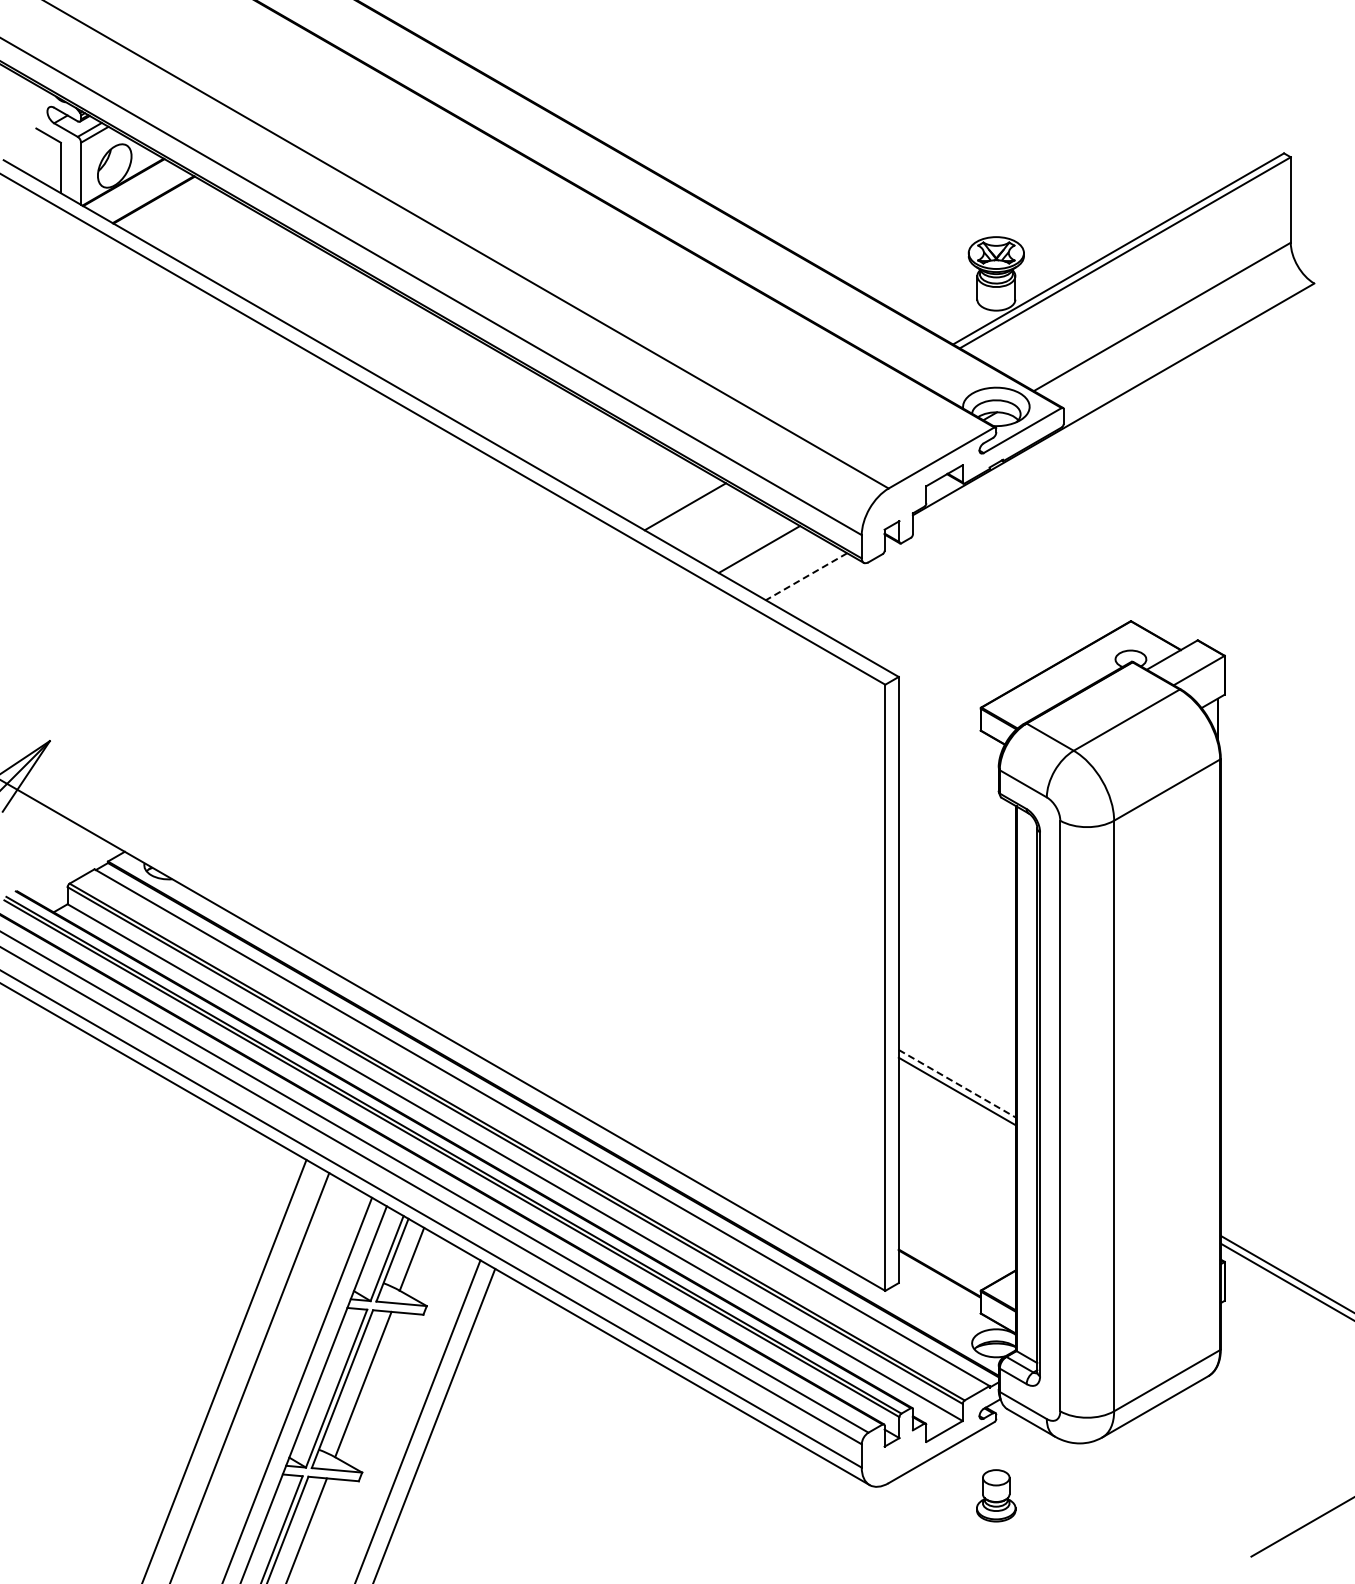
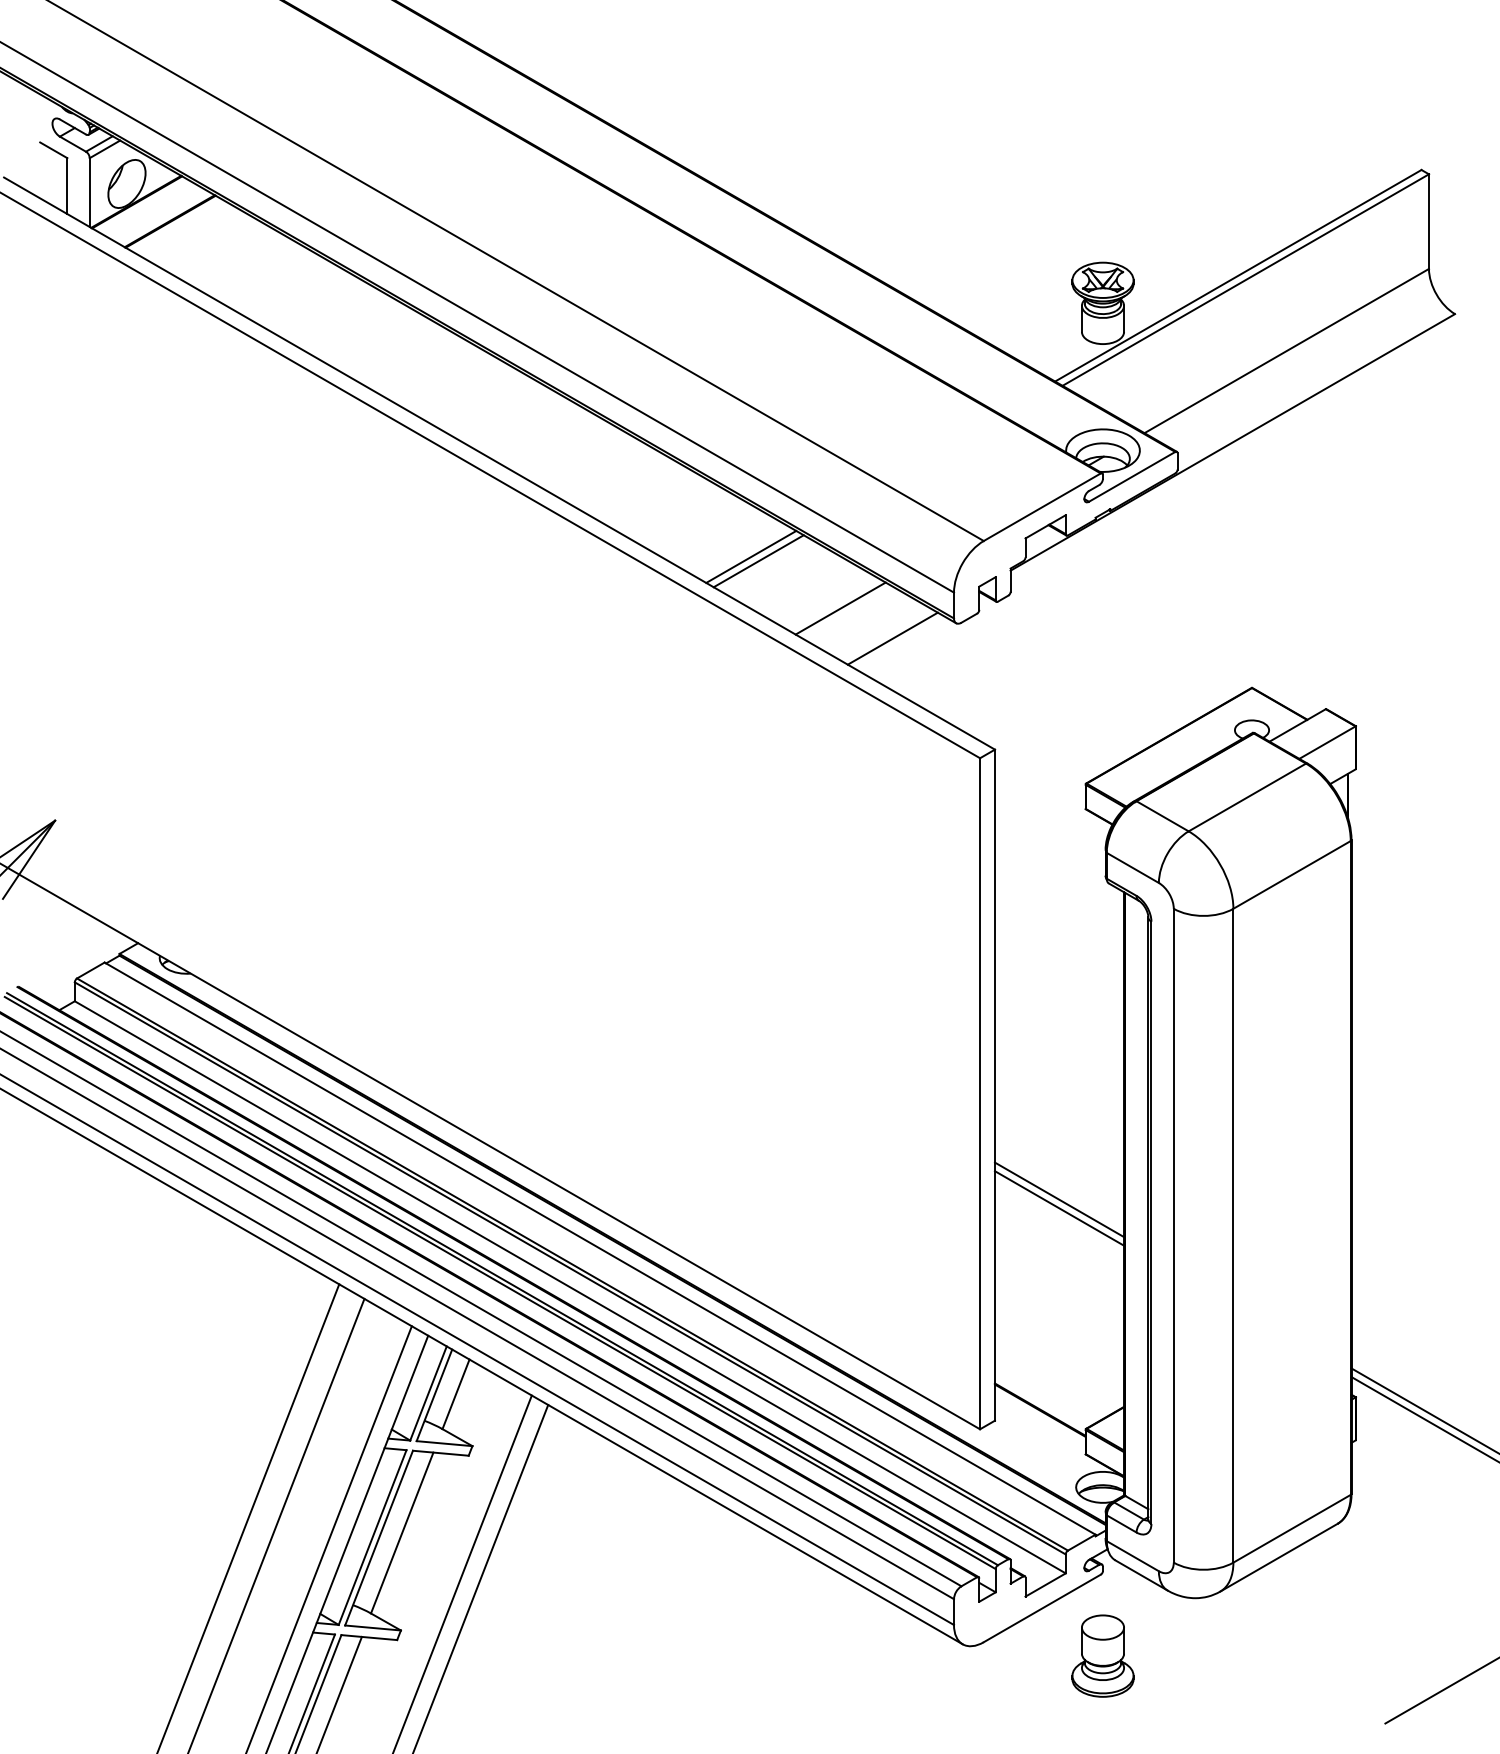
line: (678, 502) -> (751, 556), added
line: (806, 576) -> (892, 638), dashed -> solid
line: (957, 1083) -> (1059, 1199), dashed -> solid
part: (995, 1495) -> (1102, 1655), size x1.43

